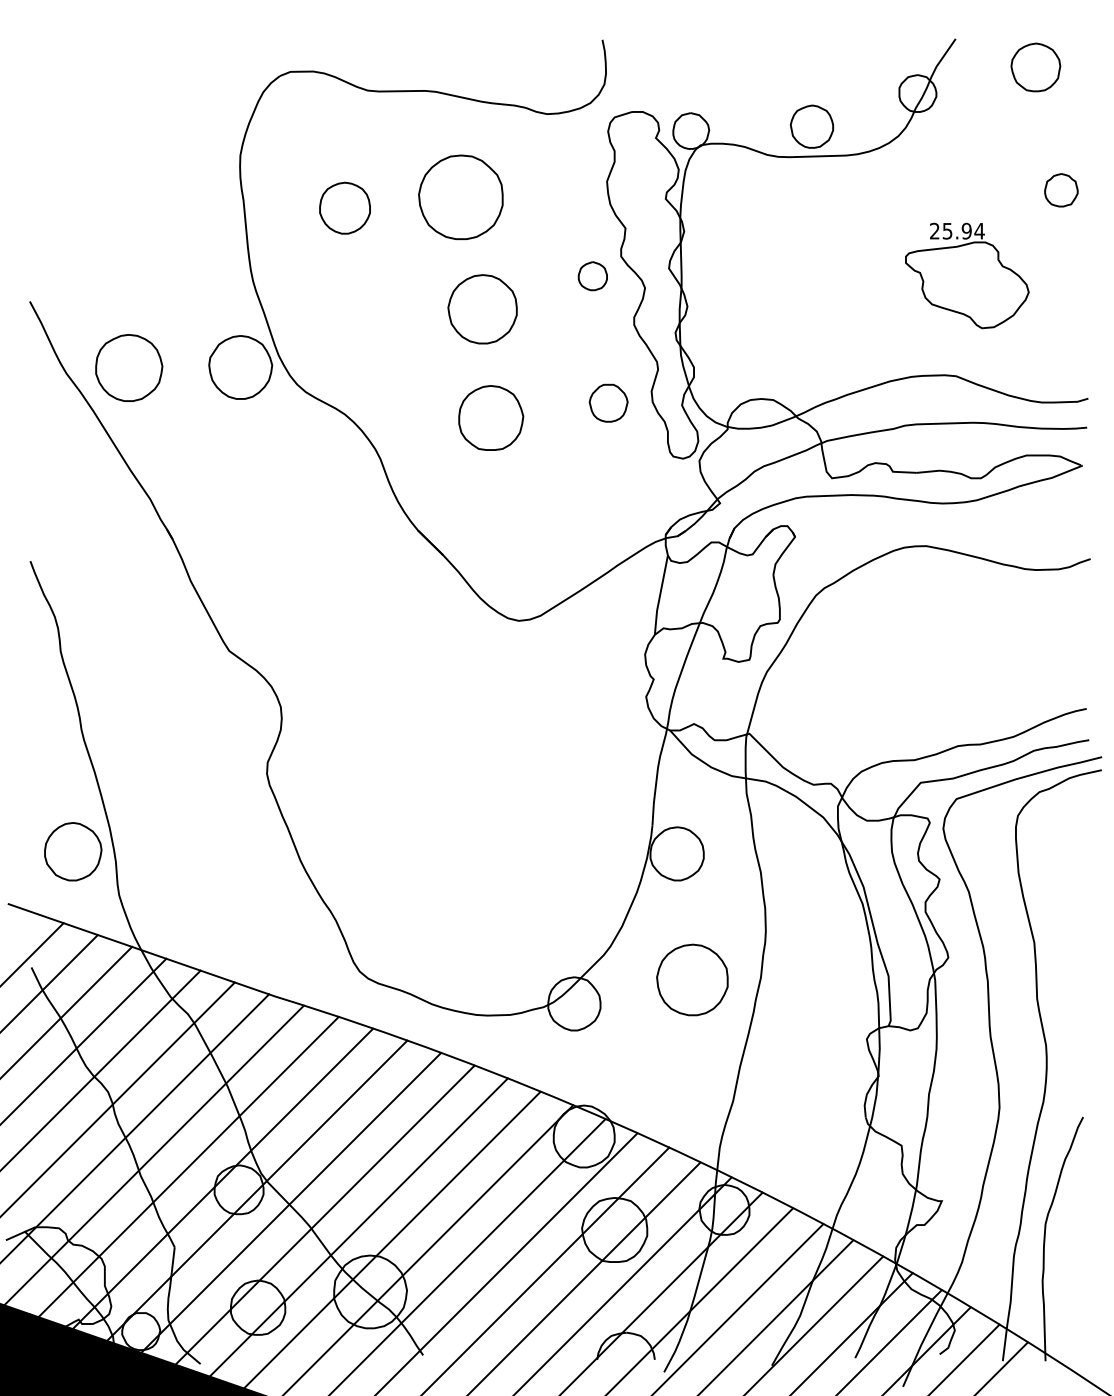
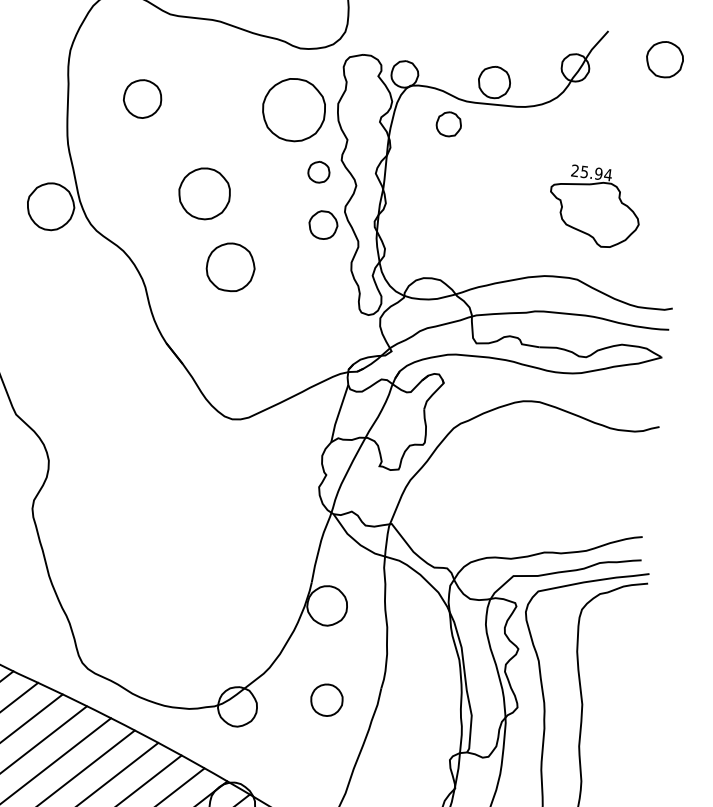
part: (1061, 190) -> (449, 124), moved
part: (460, 197) -> (293, 110), moved
part: (482, 309) -> (204, 193), moved
part: (608, 402) -> (323, 224), moved
part: (692, 979) -> (326, 699), size x0.6

